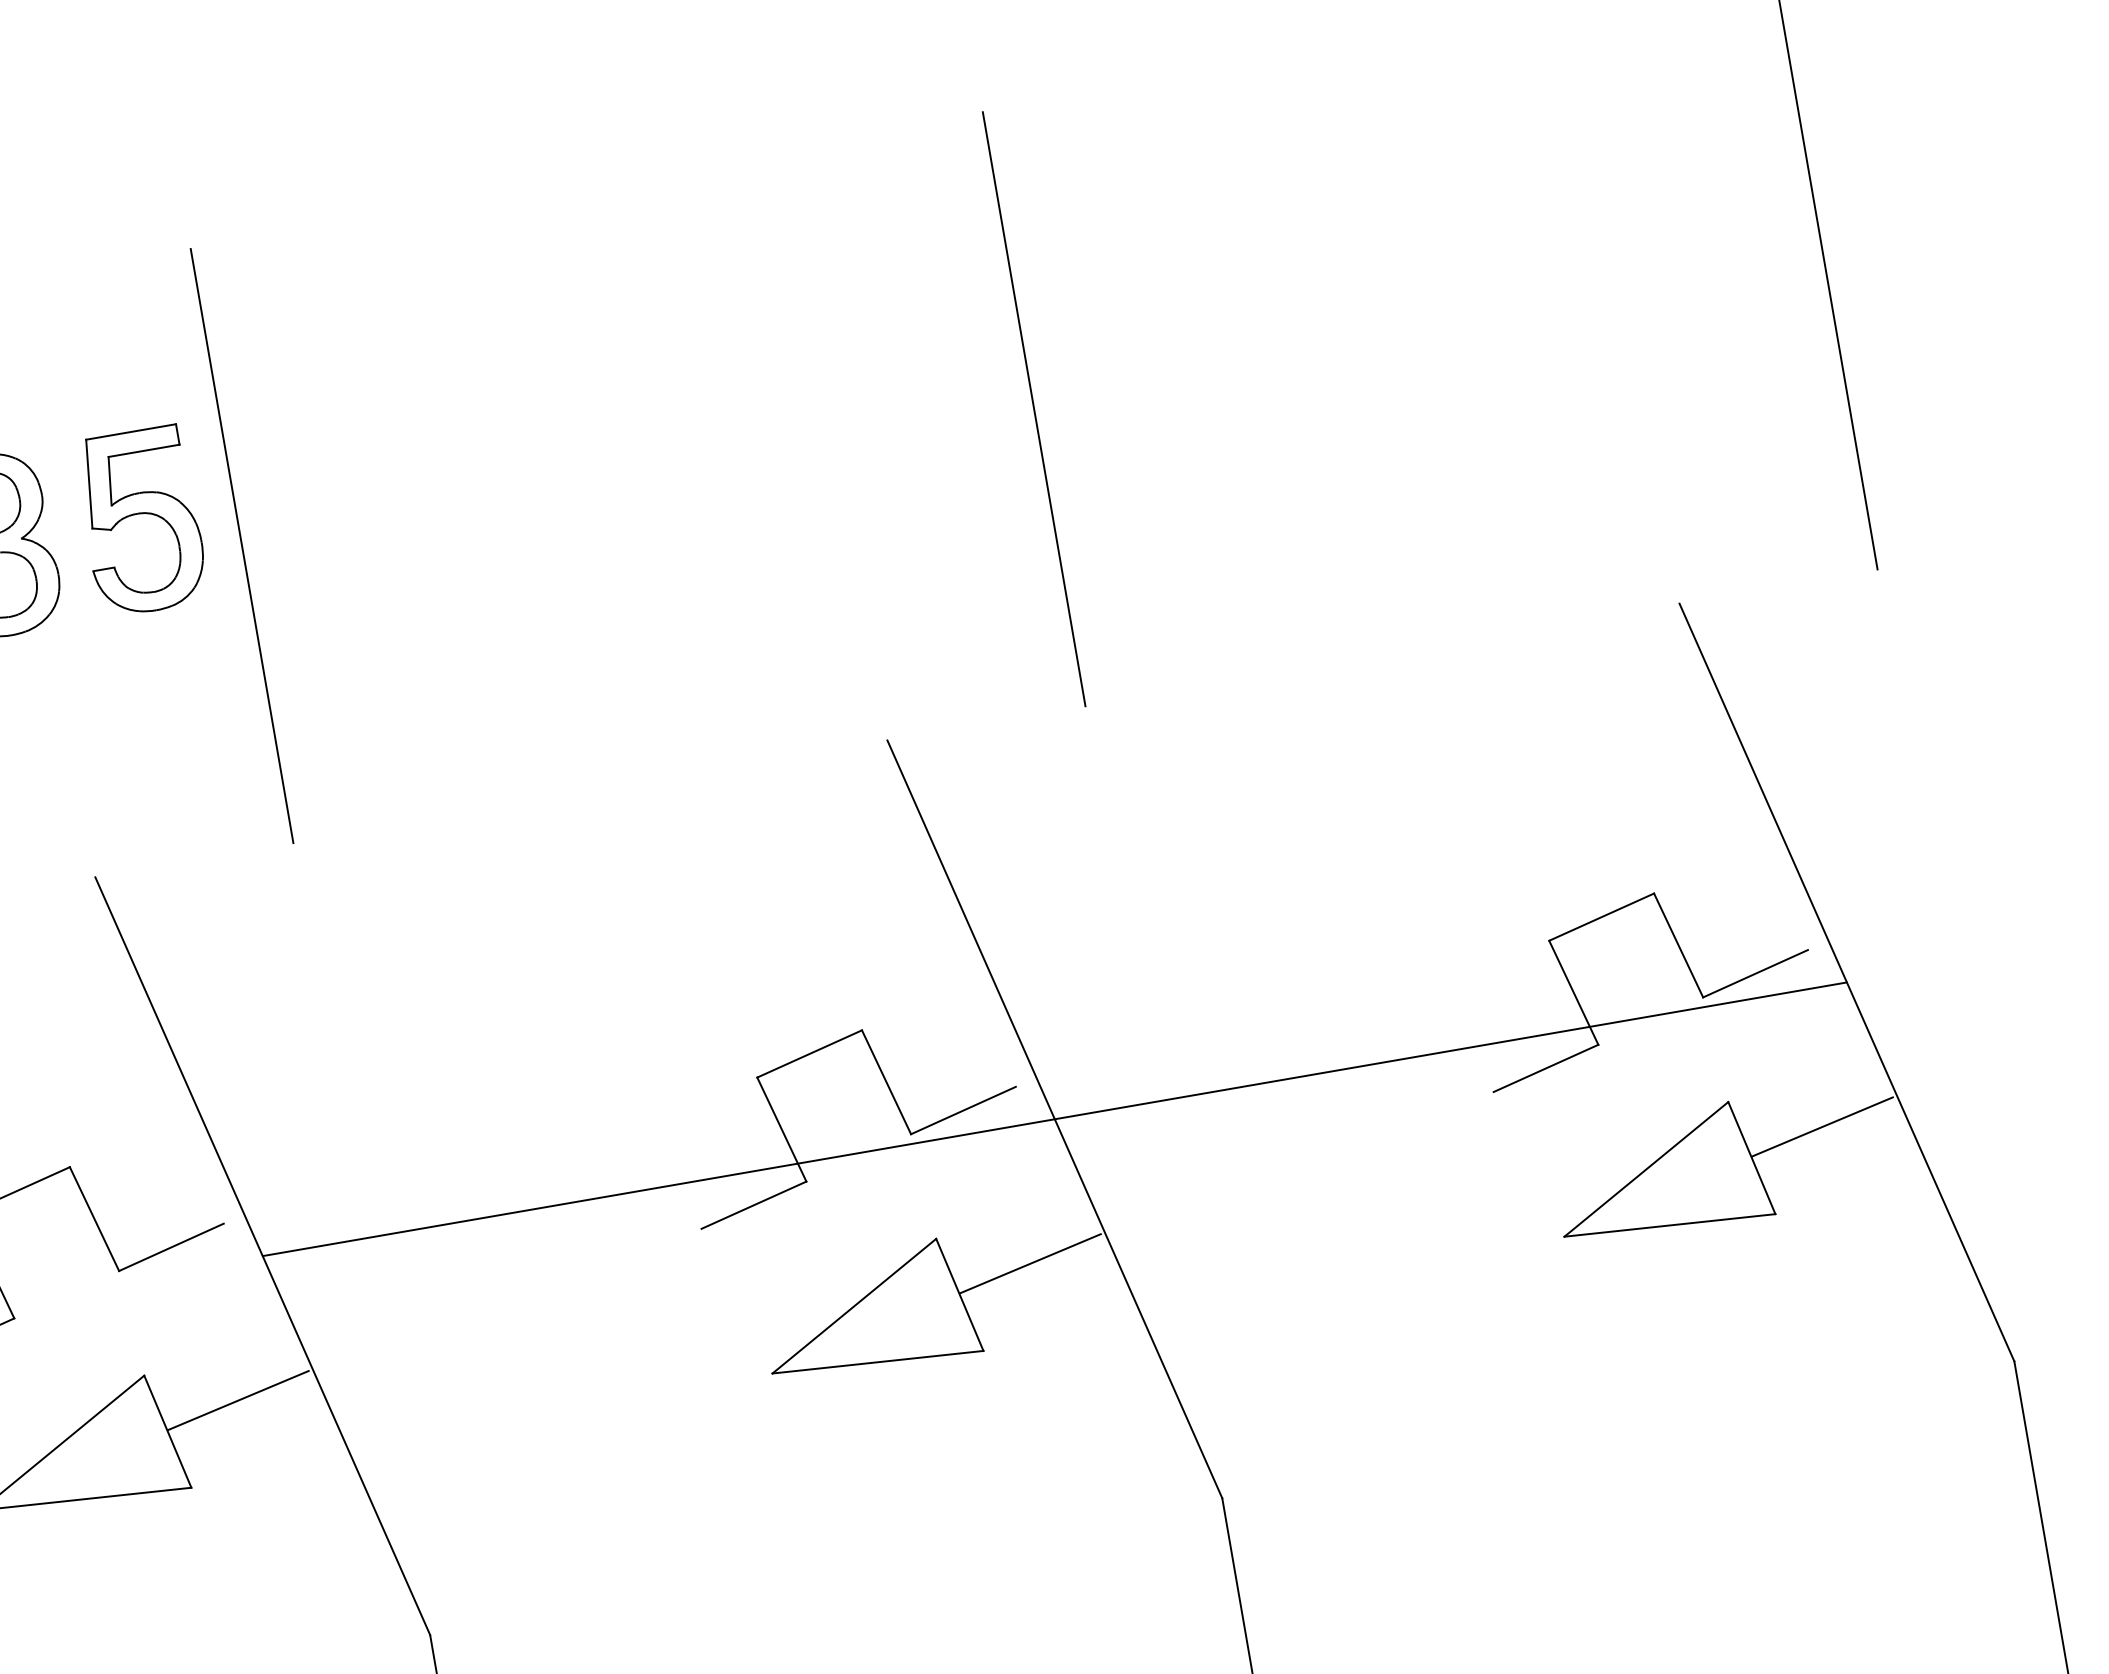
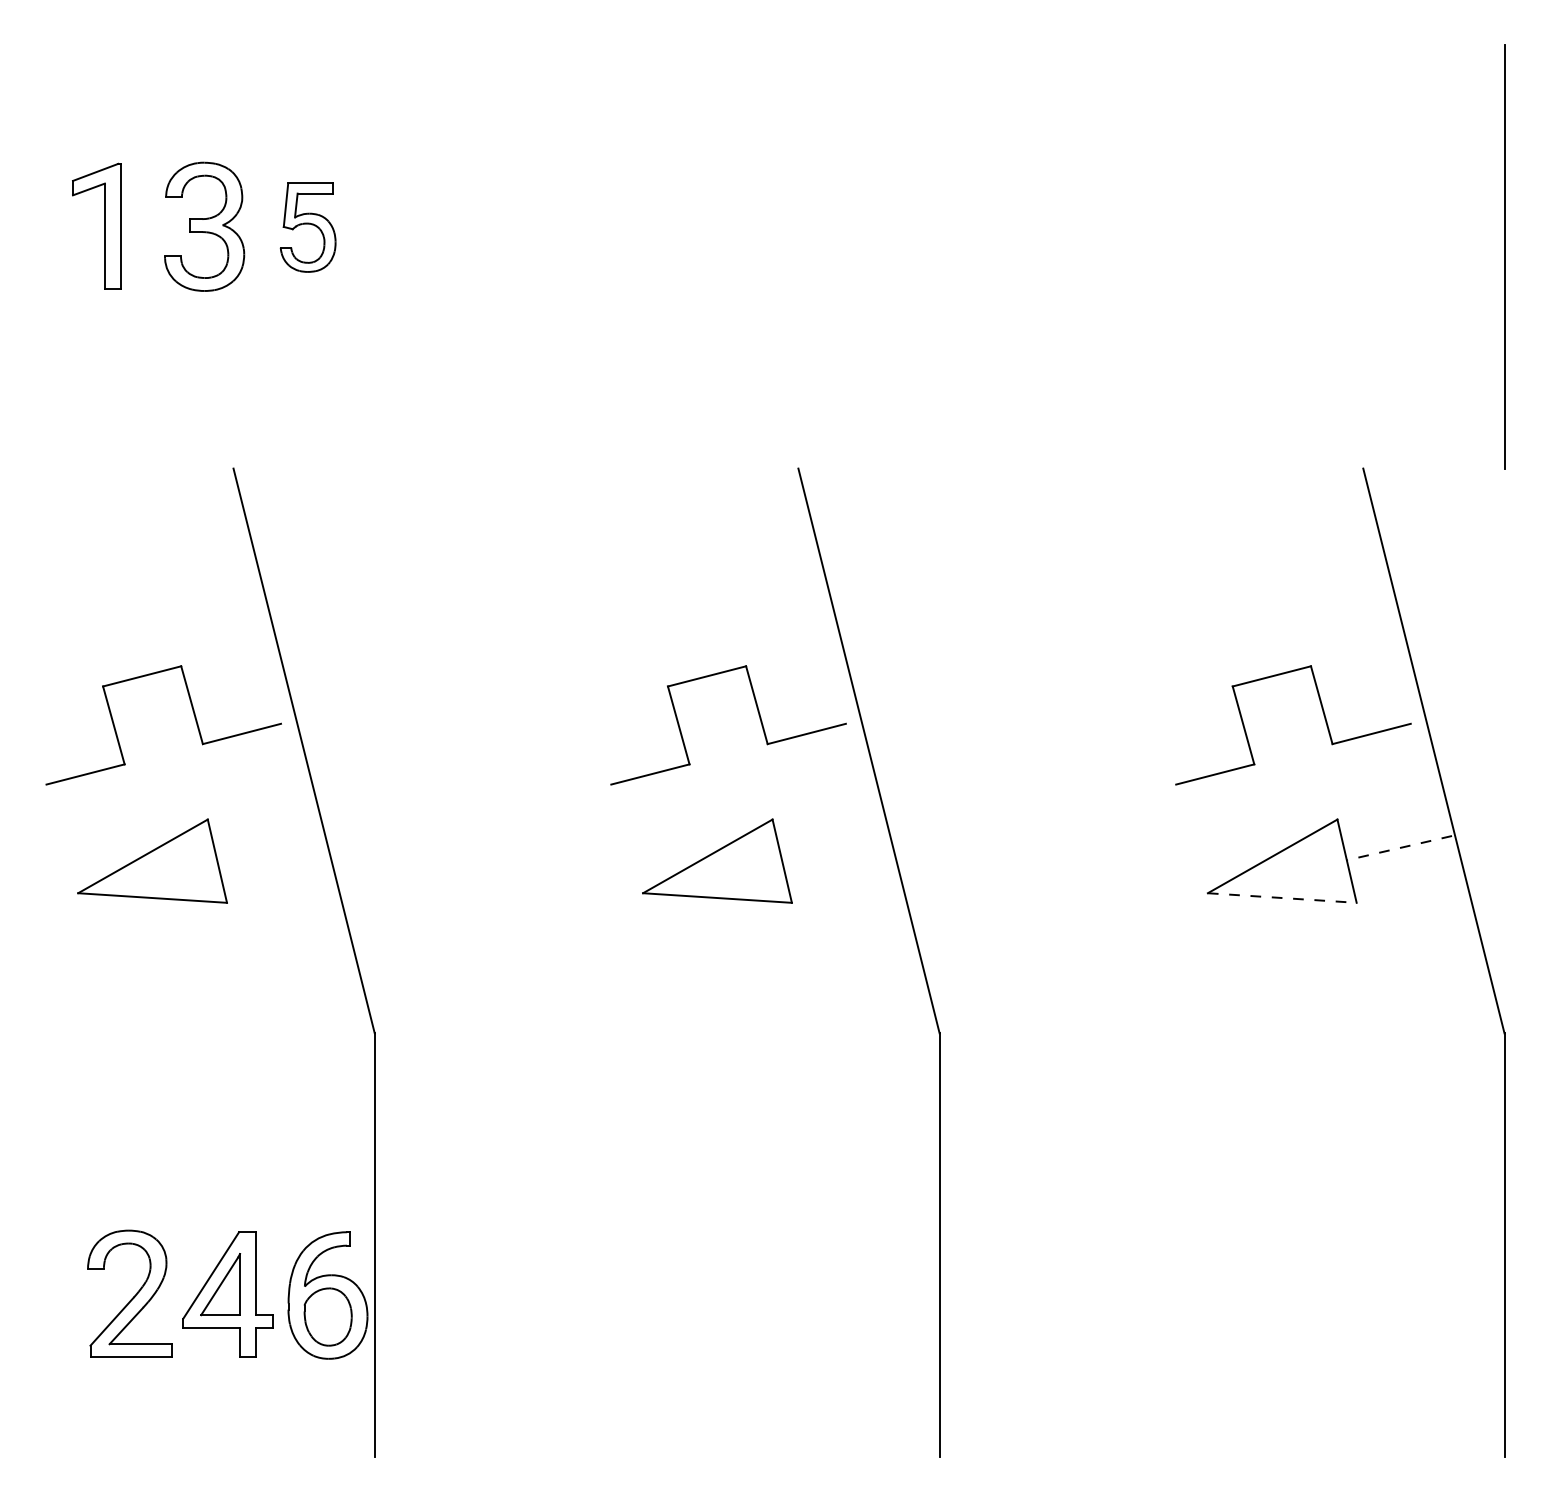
line: (1033, 408) -> (939, 256), removed
part: (142, 521) -> (308, 227), size x0.7
line: (241, 545) -> (374, 256), removed
line: (1054, 1118) -> (868, 750), removed
line: (1822, 1127) -> (1399, 848), solid -> dashed
line: (1670, 1226) -> (1282, 898), solid -> dashed
line: (1030, 1264) -> (834, 848), removed
line: (237, 1401) -> (269, 848), removed

